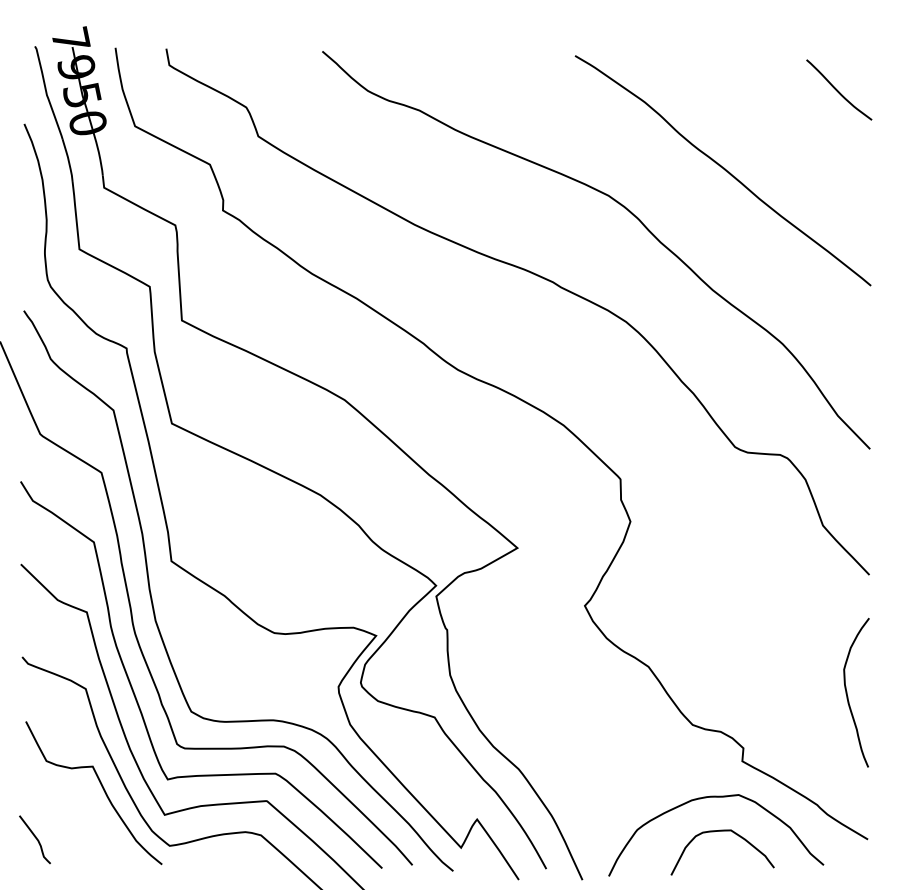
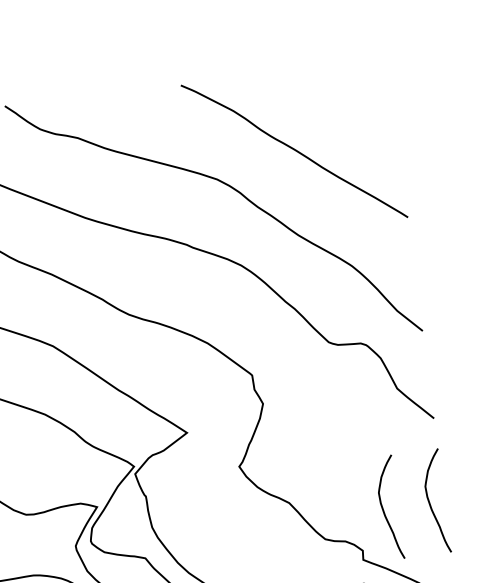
curve: (838, 90) -> (367, 84), removed
curve: (781, 696) -> (384, 511), added

